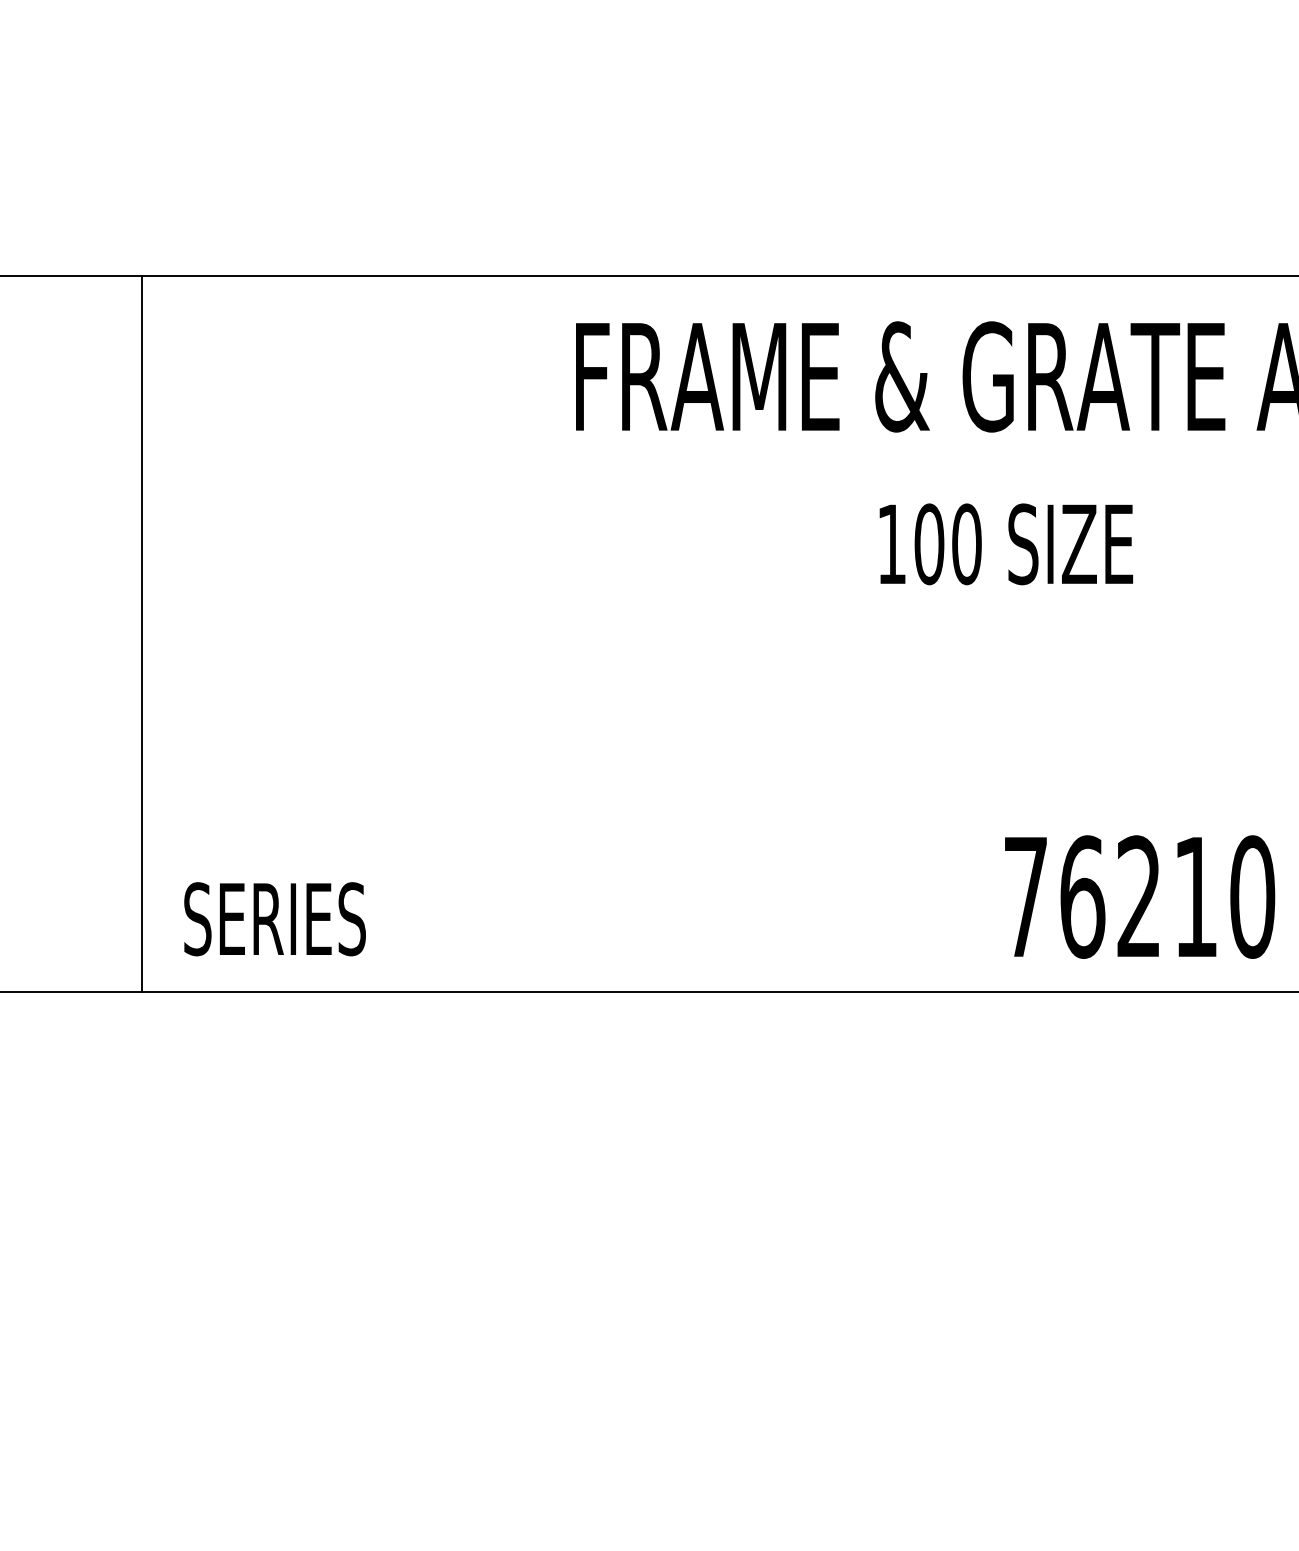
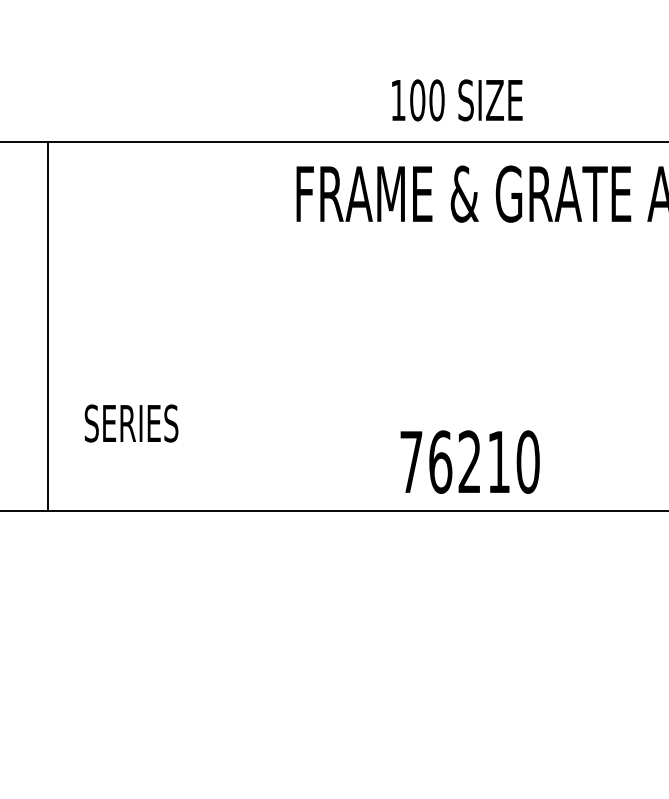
text: (1006, 544) -> (457, 100), moved
line: (140, 633) -> (47, 326), moved
text: (1138, 895) -> (469, 461), moved
text: (274, 919) -> (131, 423), moved

